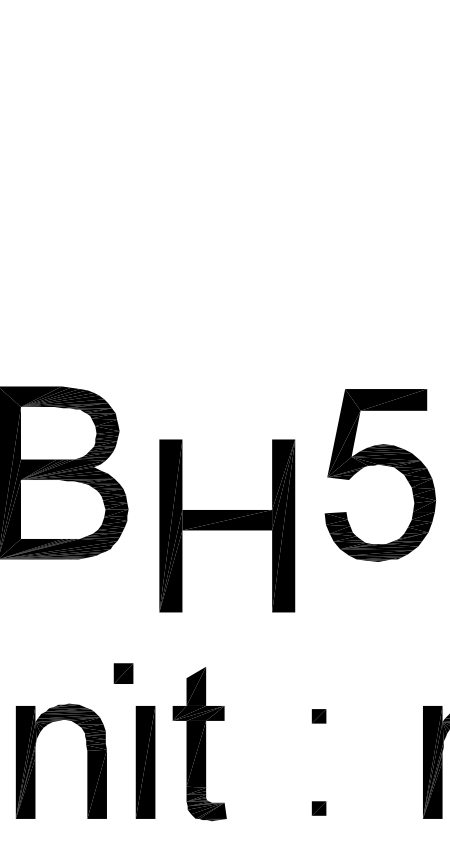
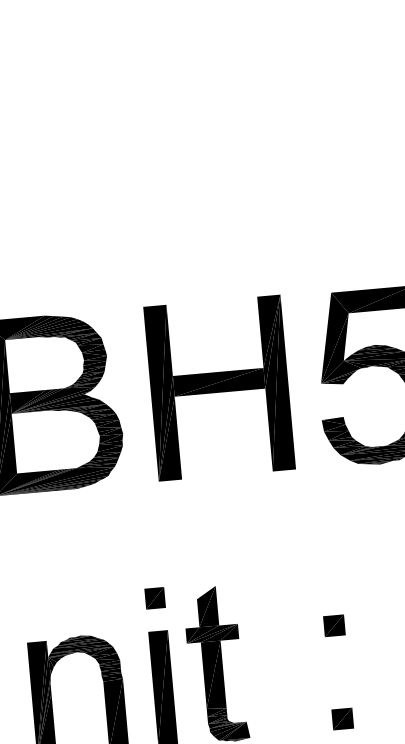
part: (227, 525) -> (219, 387), moved
part: (123, 673) -> (155, 598), moved
part: (318, 716) -> (333, 626), size x1.43
part: (318, 808) -> (342, 719), size x1.43

